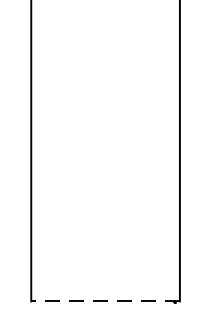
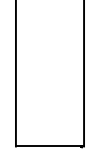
line: (104, 301) -> (49, 146), dashed -> solid

